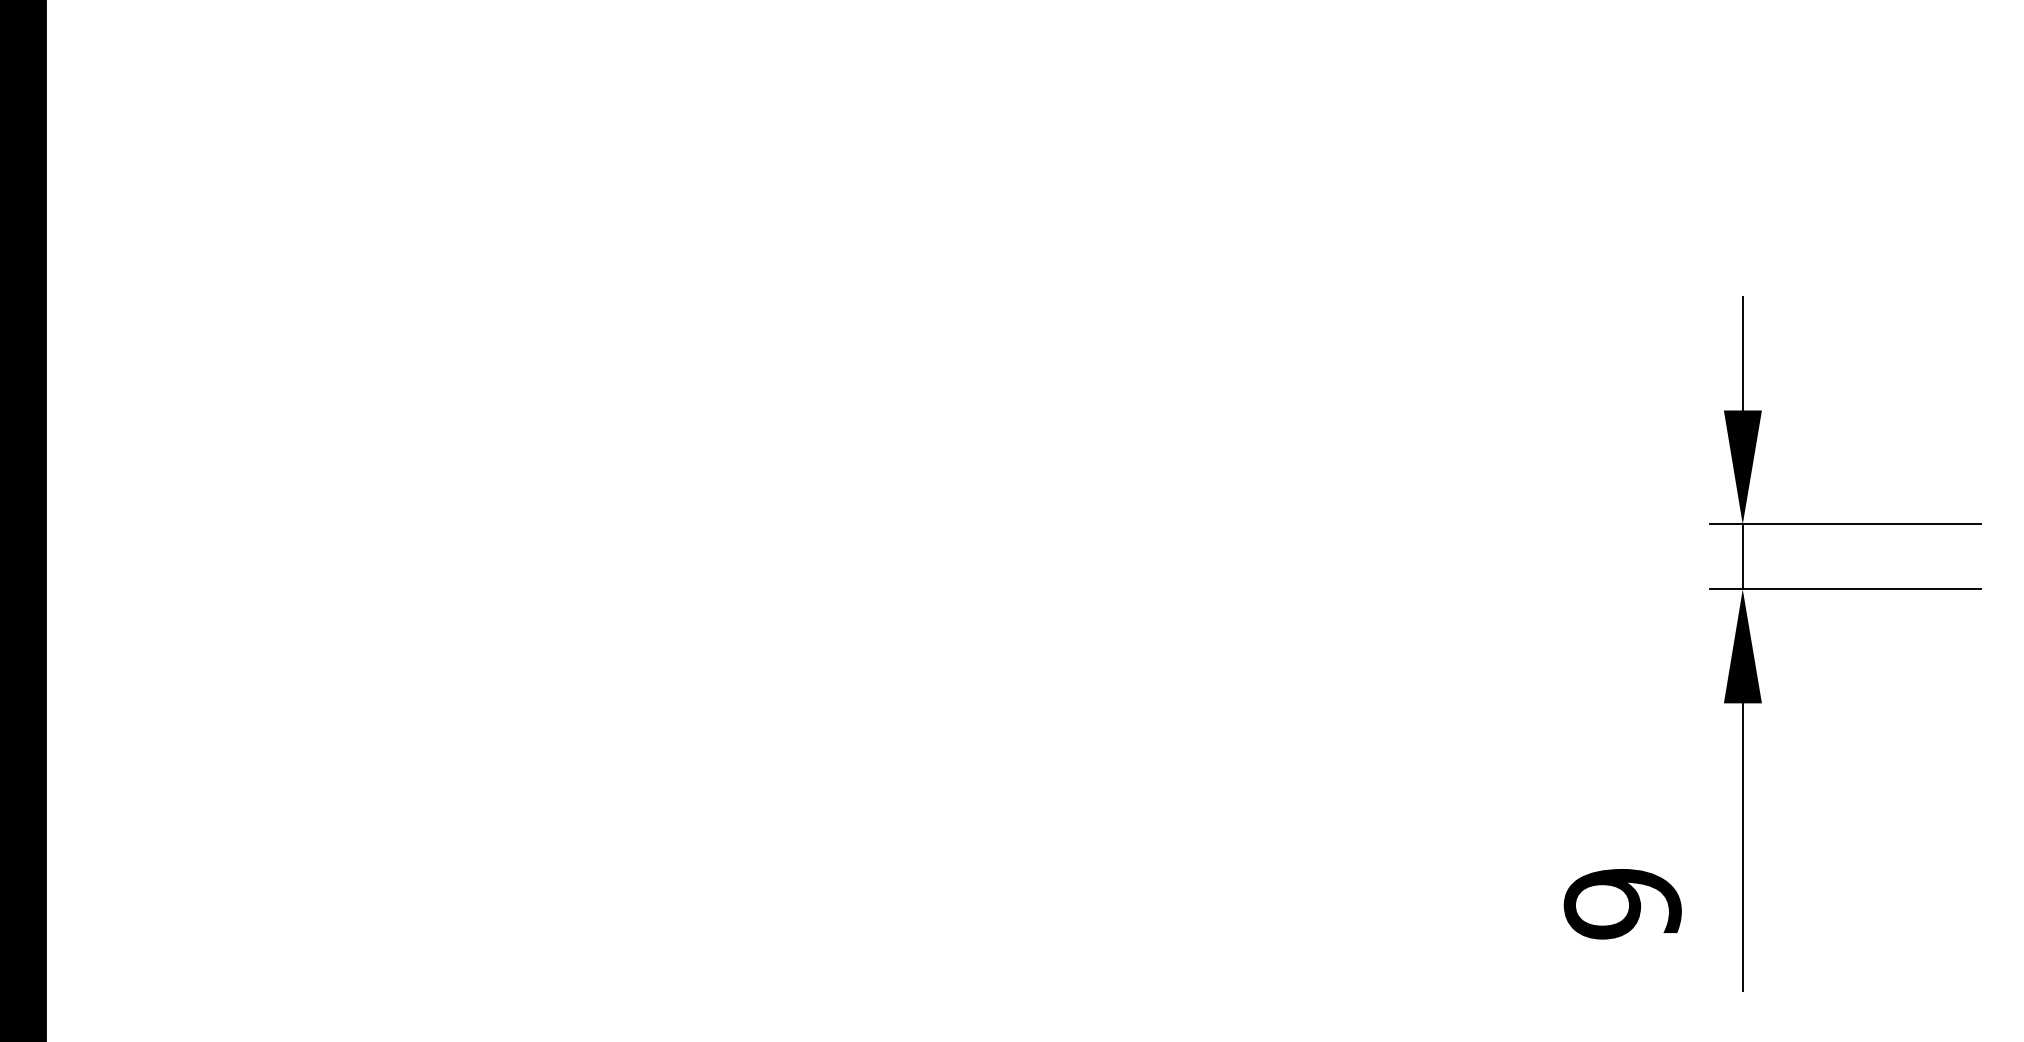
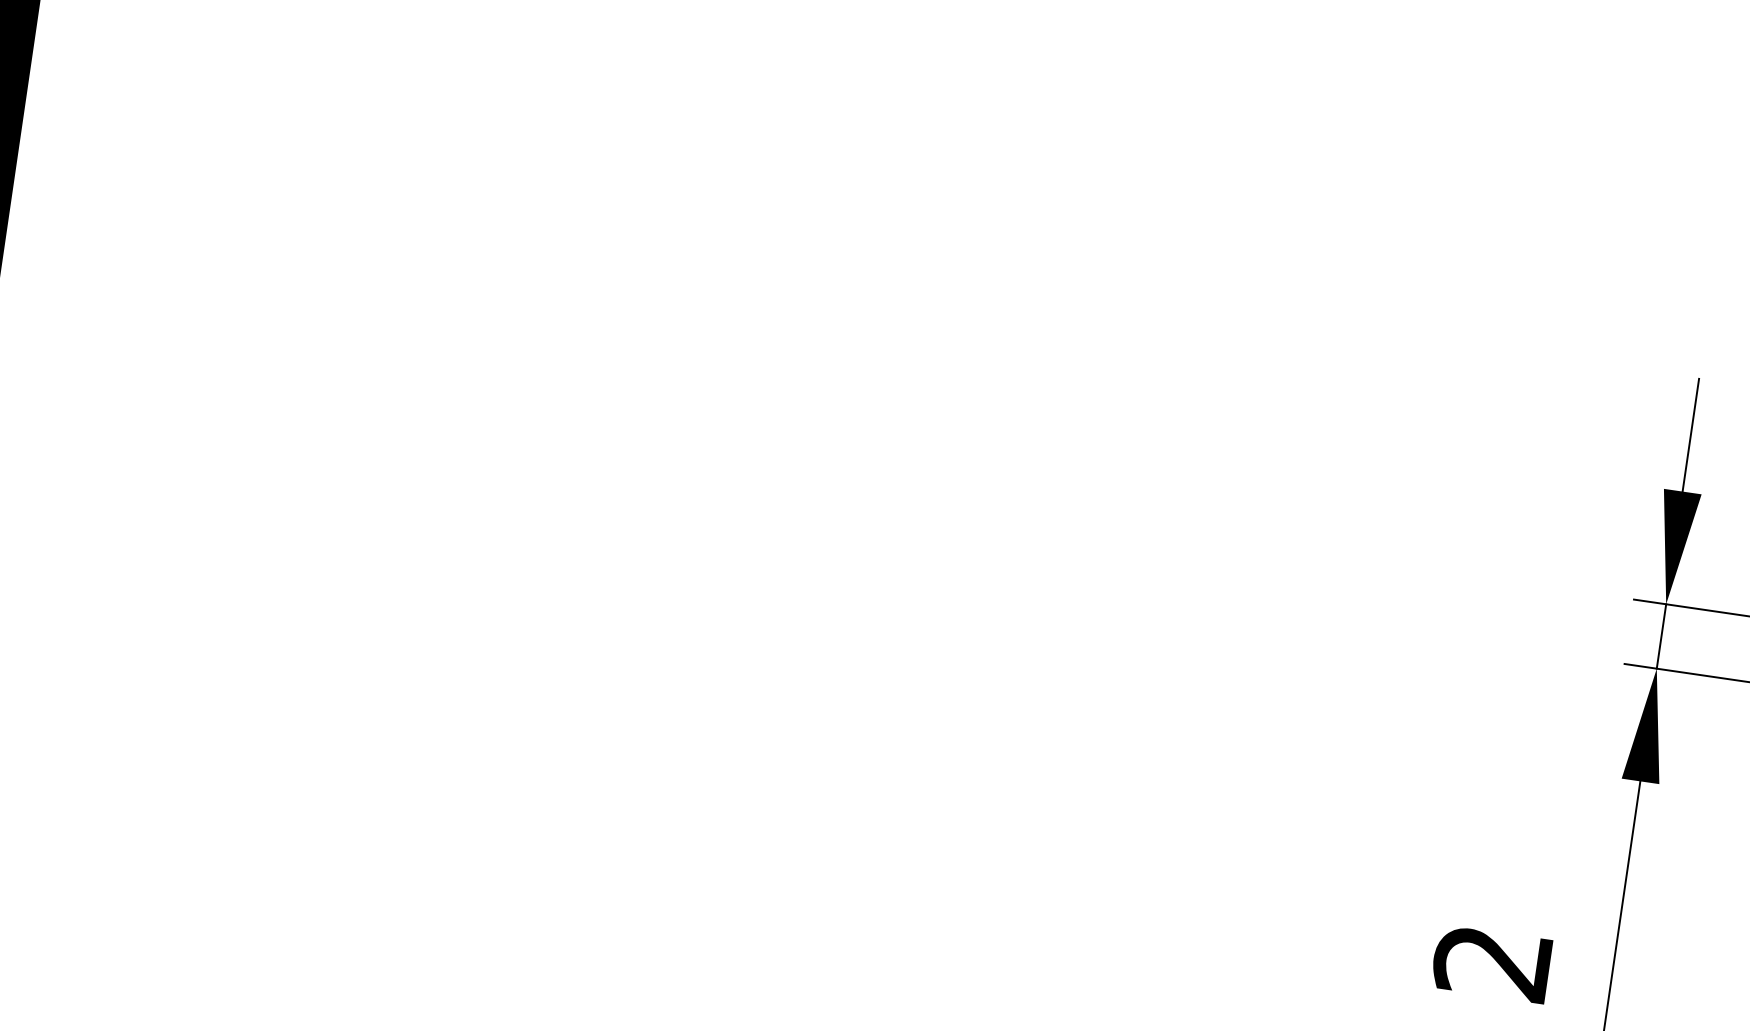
text: (1622, 904) -> (1492, 963), 9 -> 2

